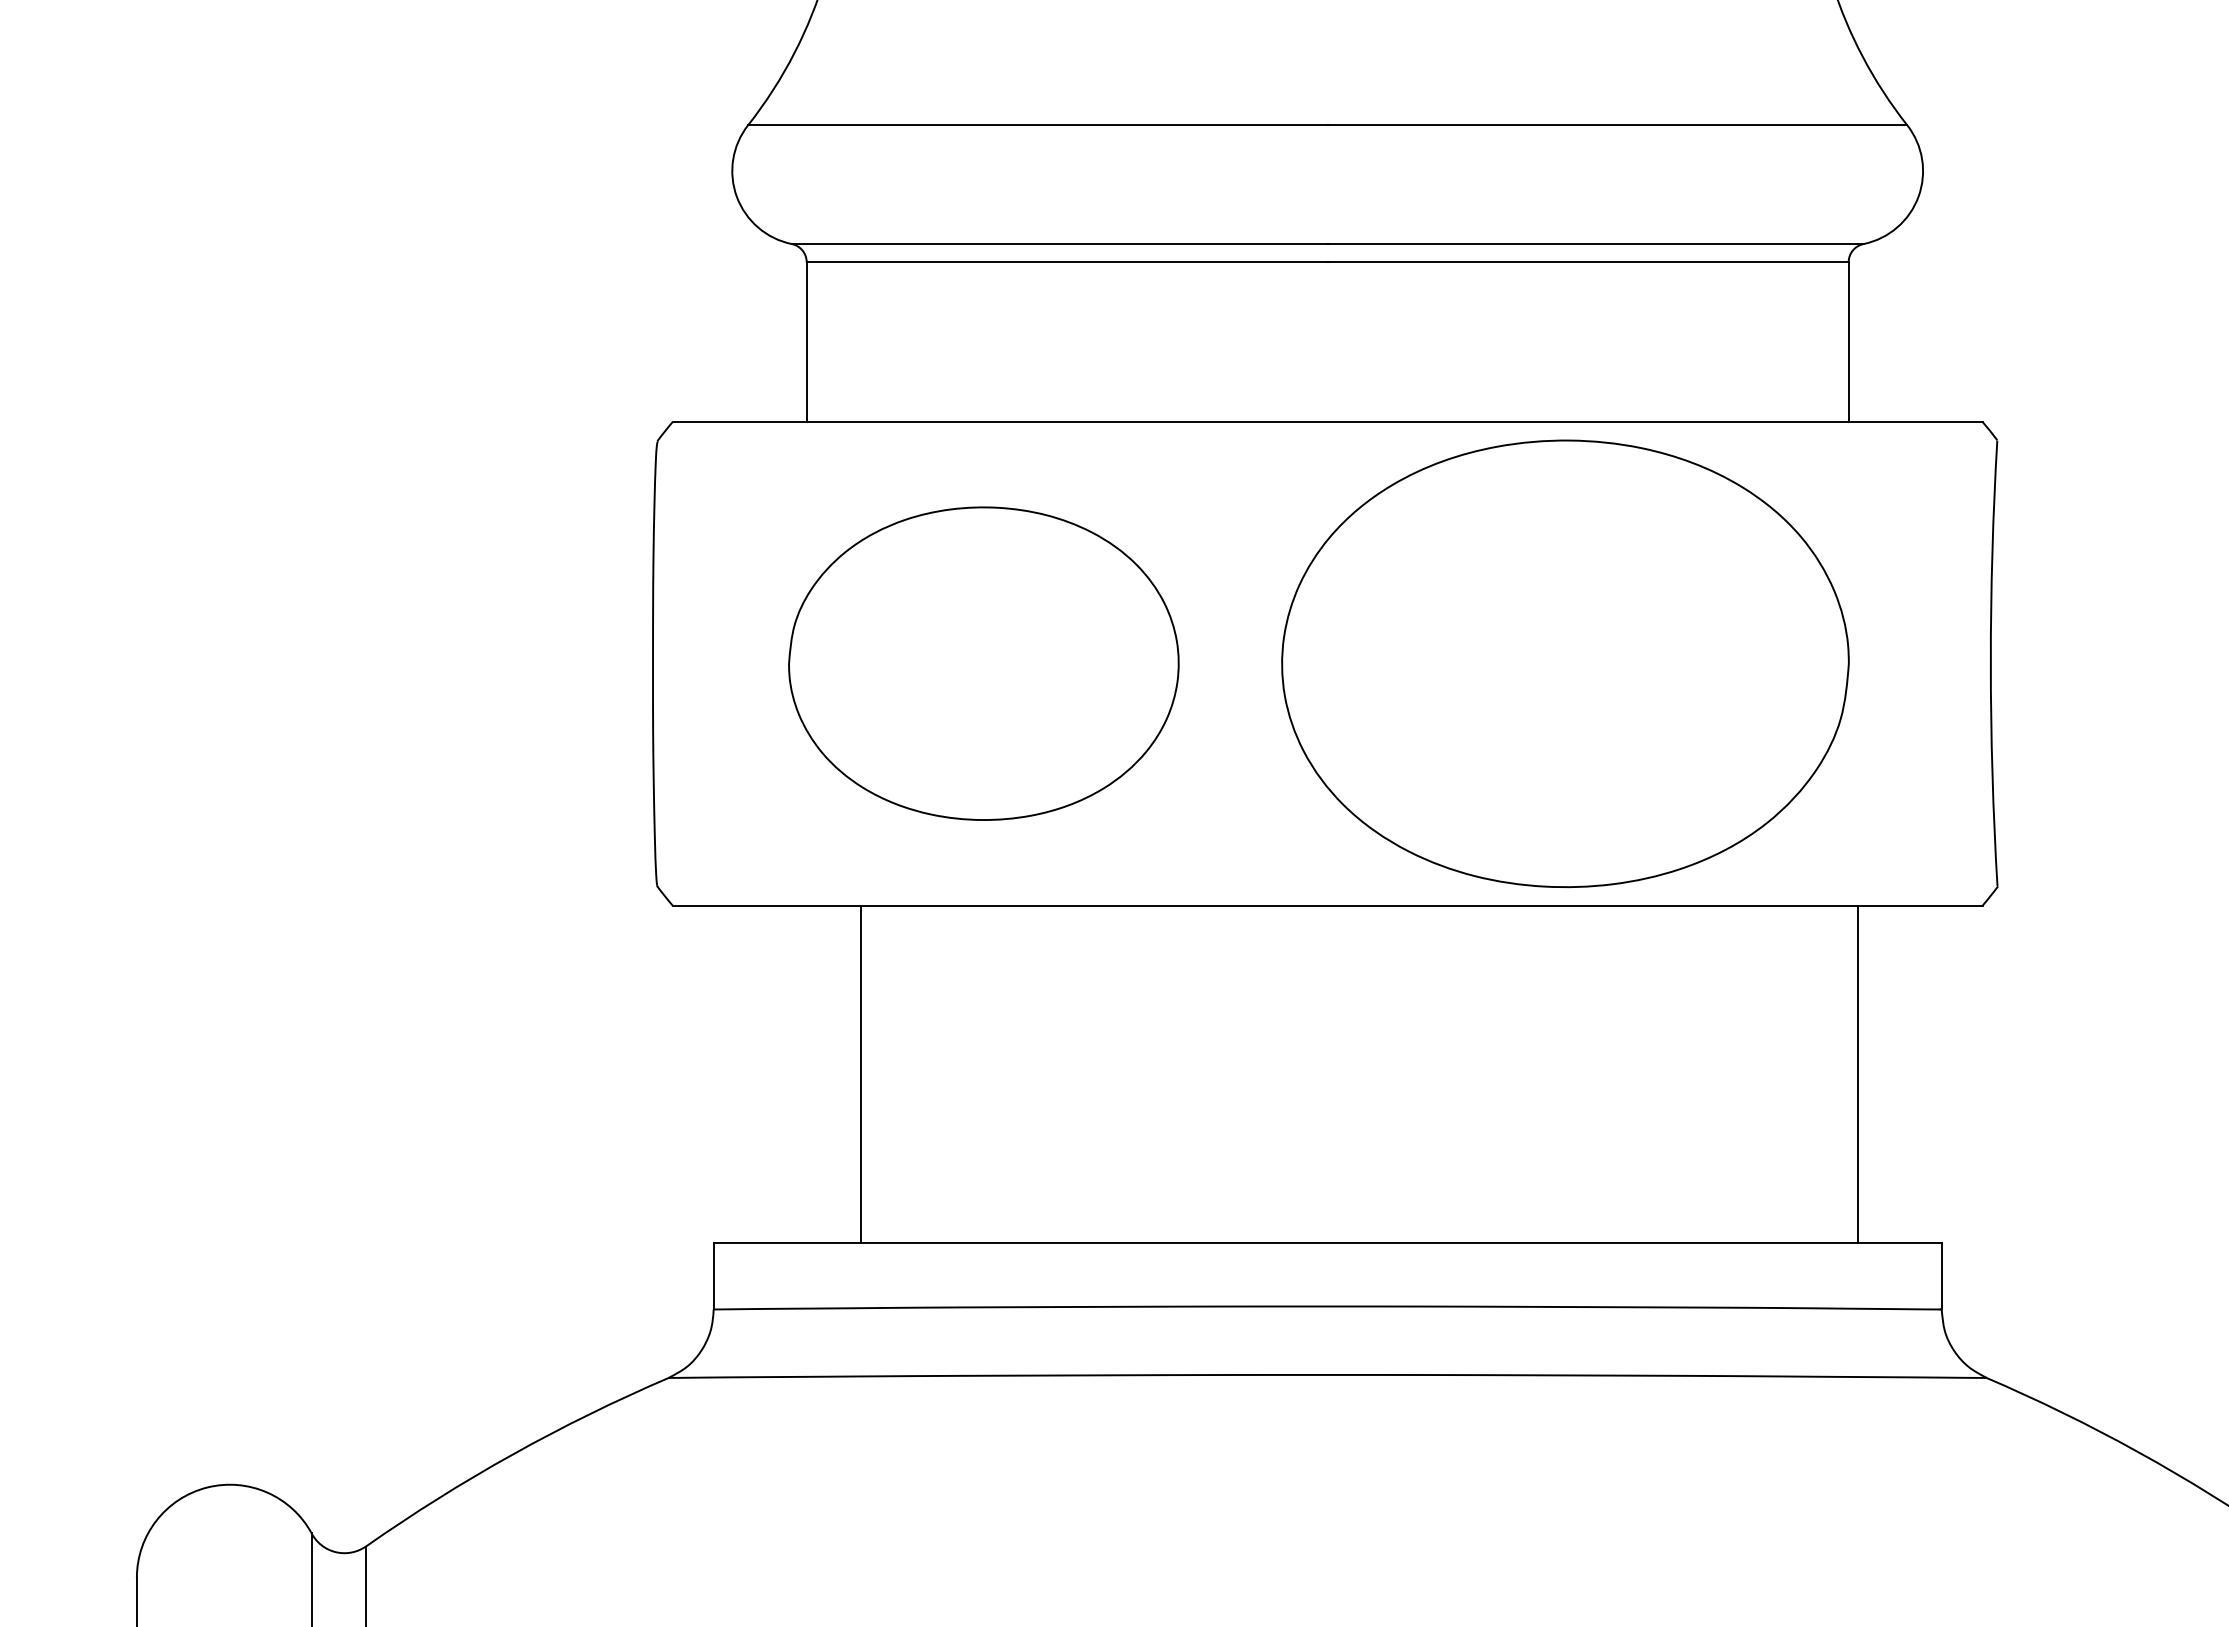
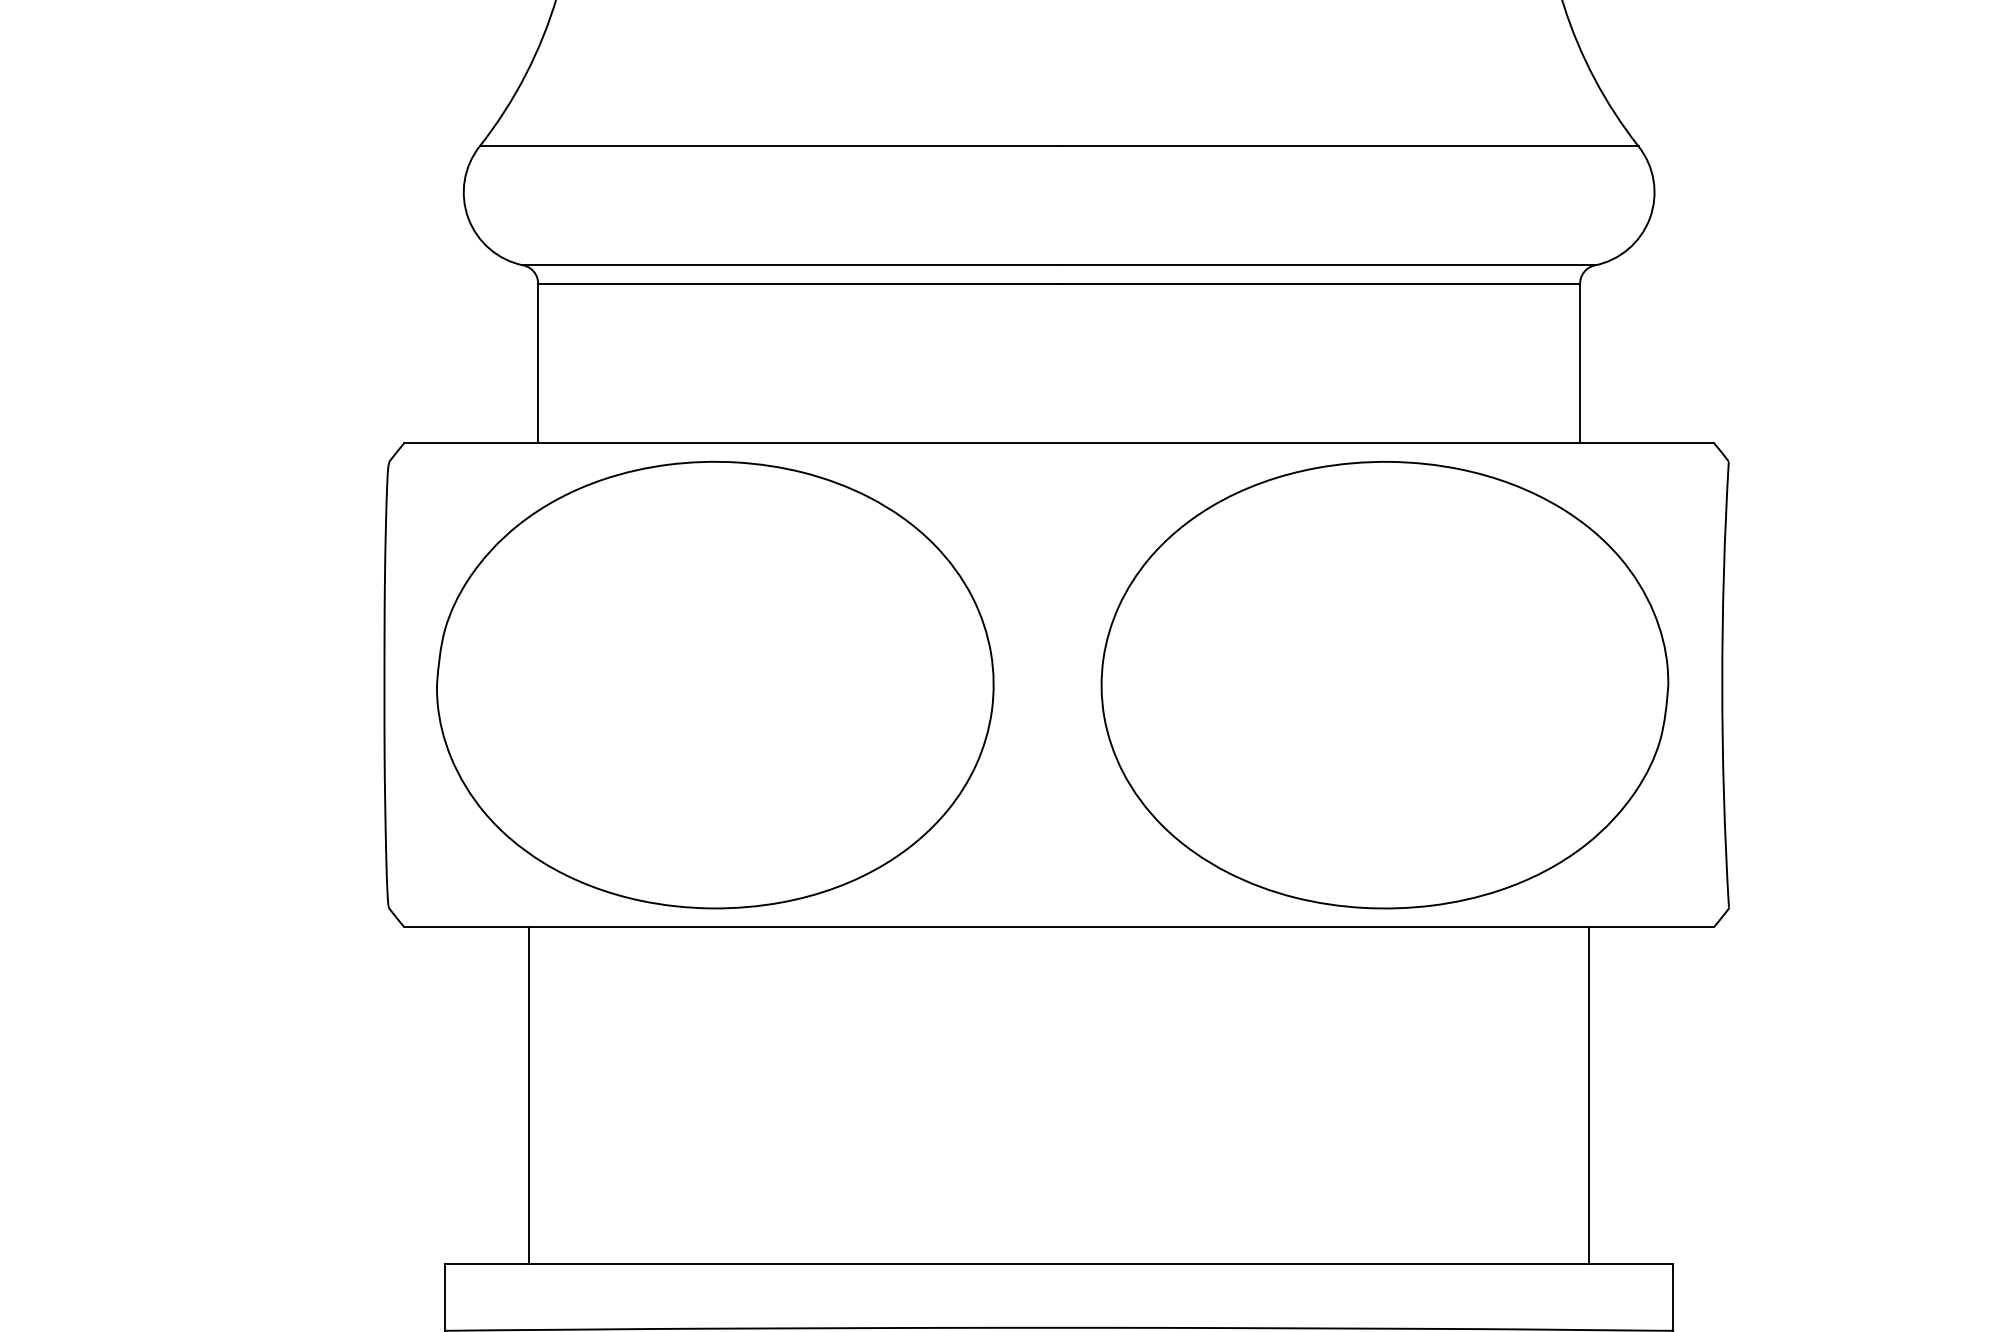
part: (983, 663) -> (714, 684), size x1.43
part: (1565, 663) -> (1384, 684), moved
line: (861, 1073) -> (528, 1094), moved

